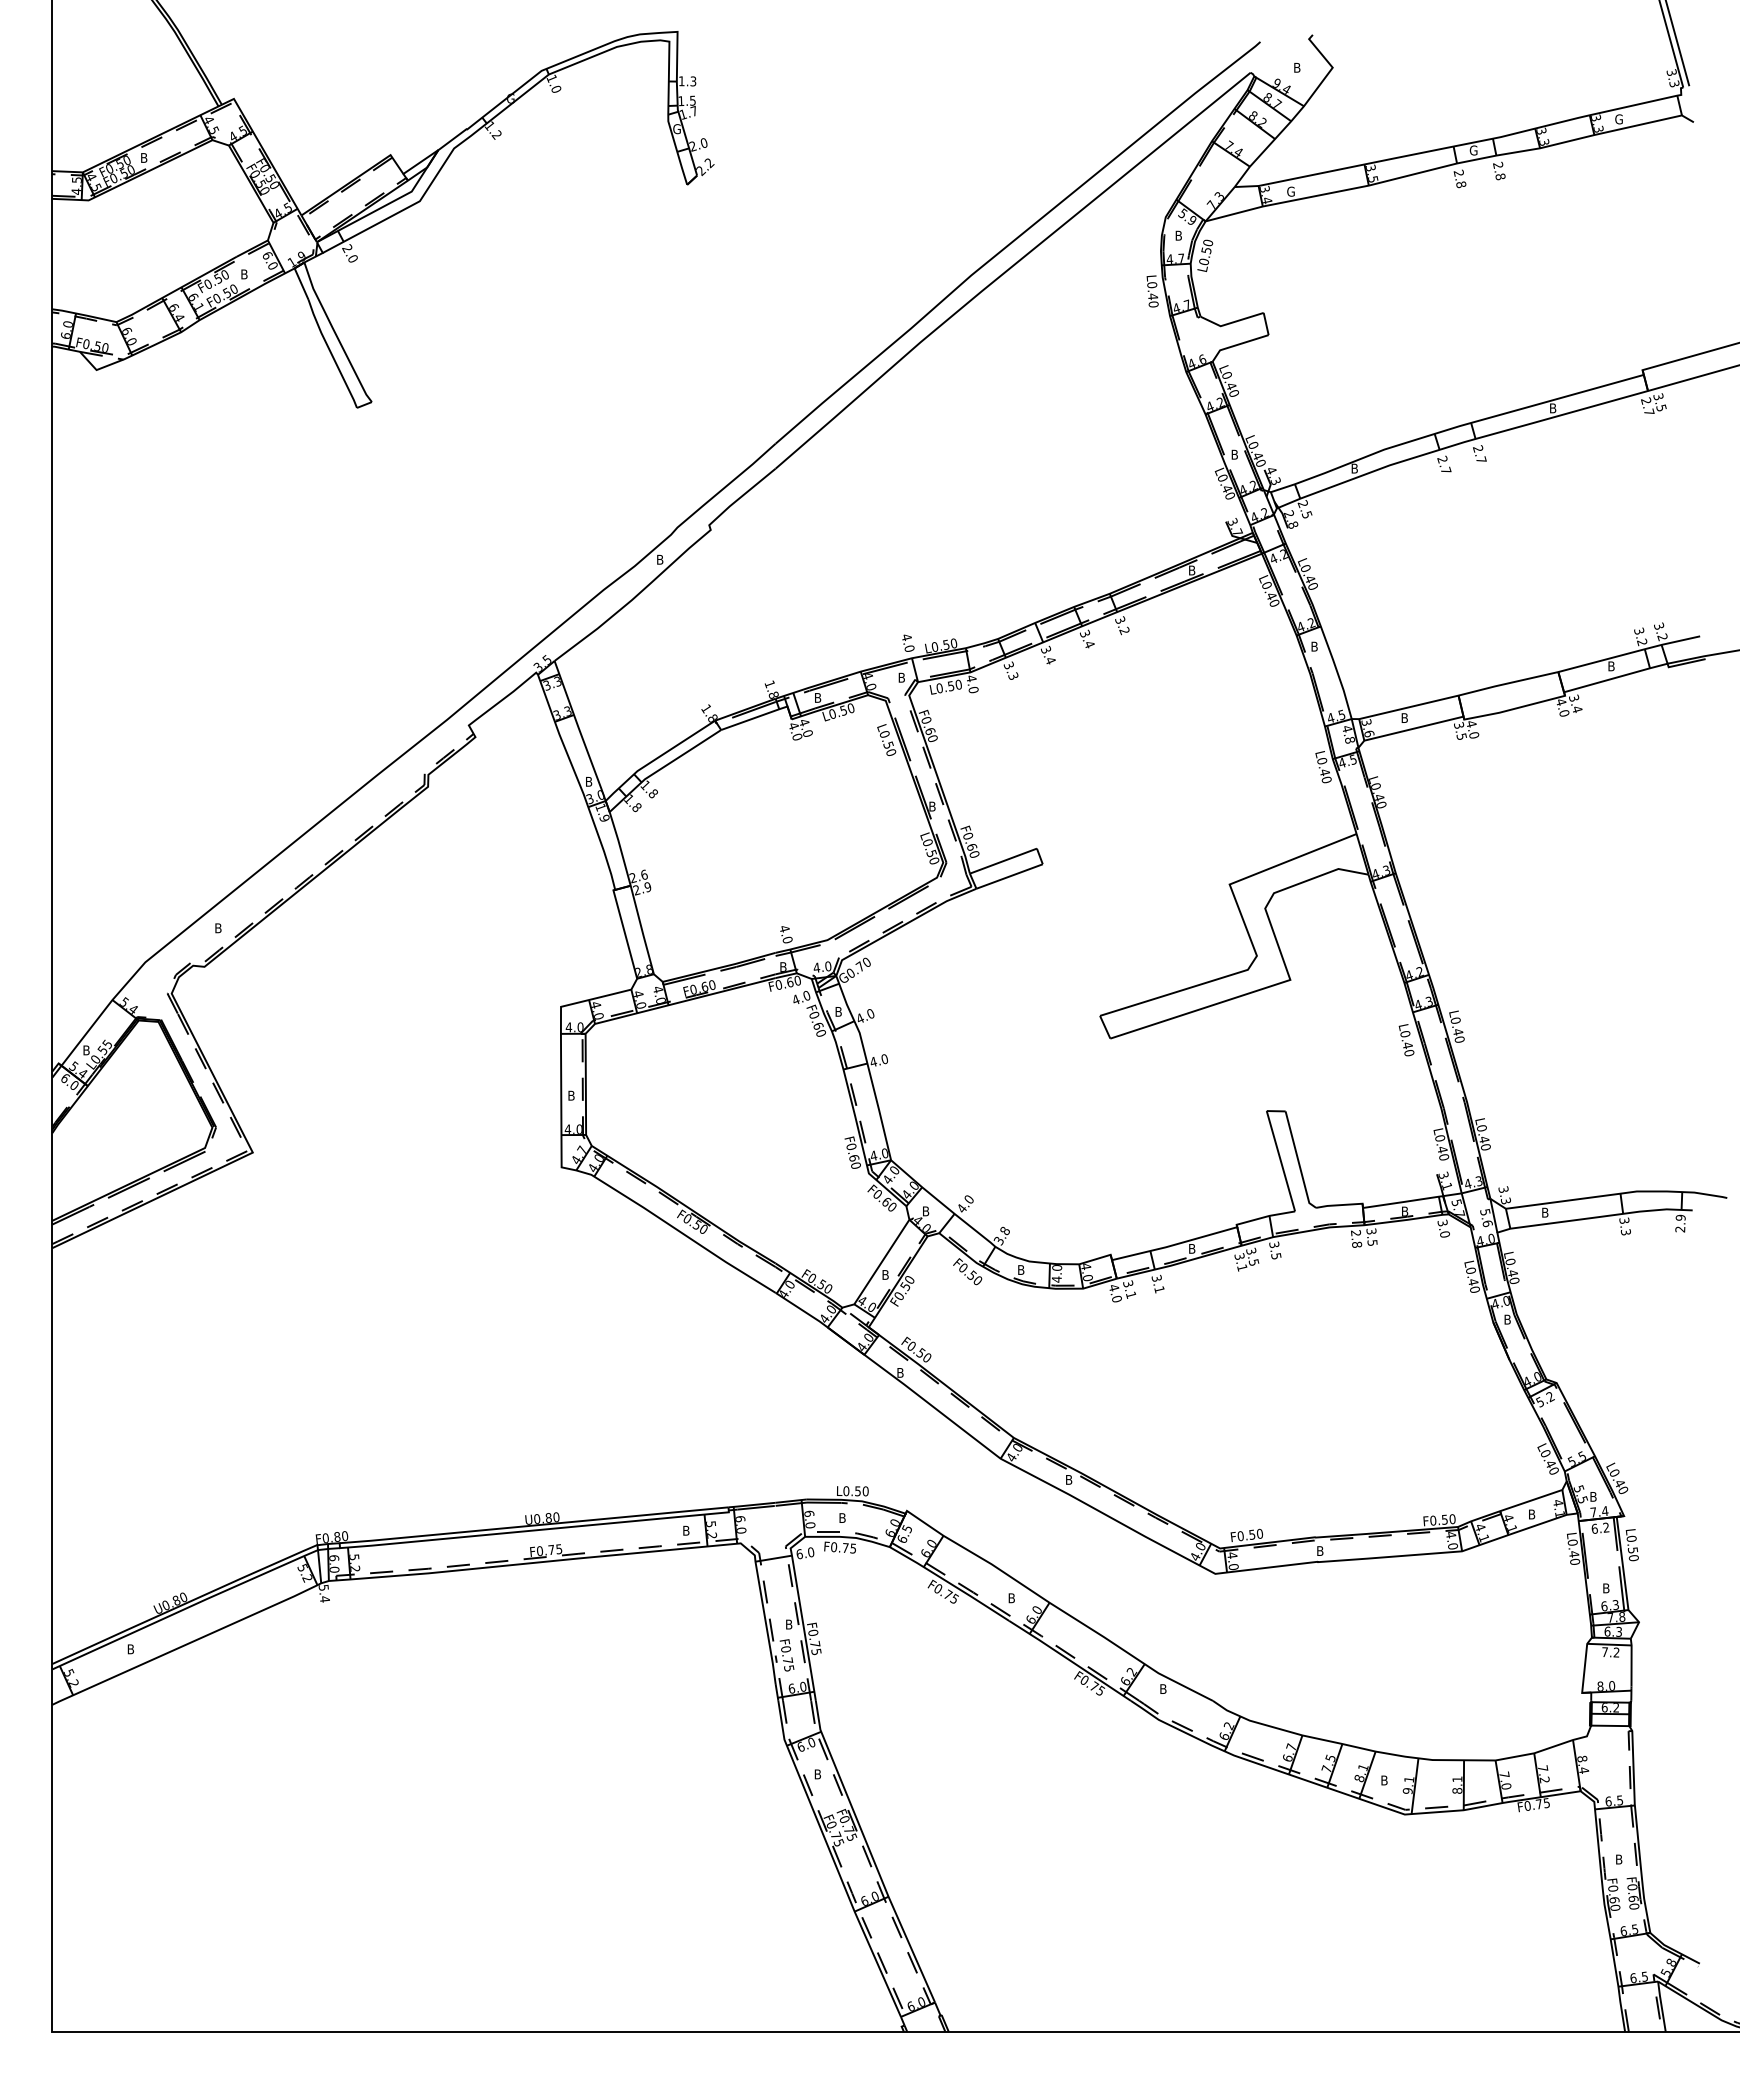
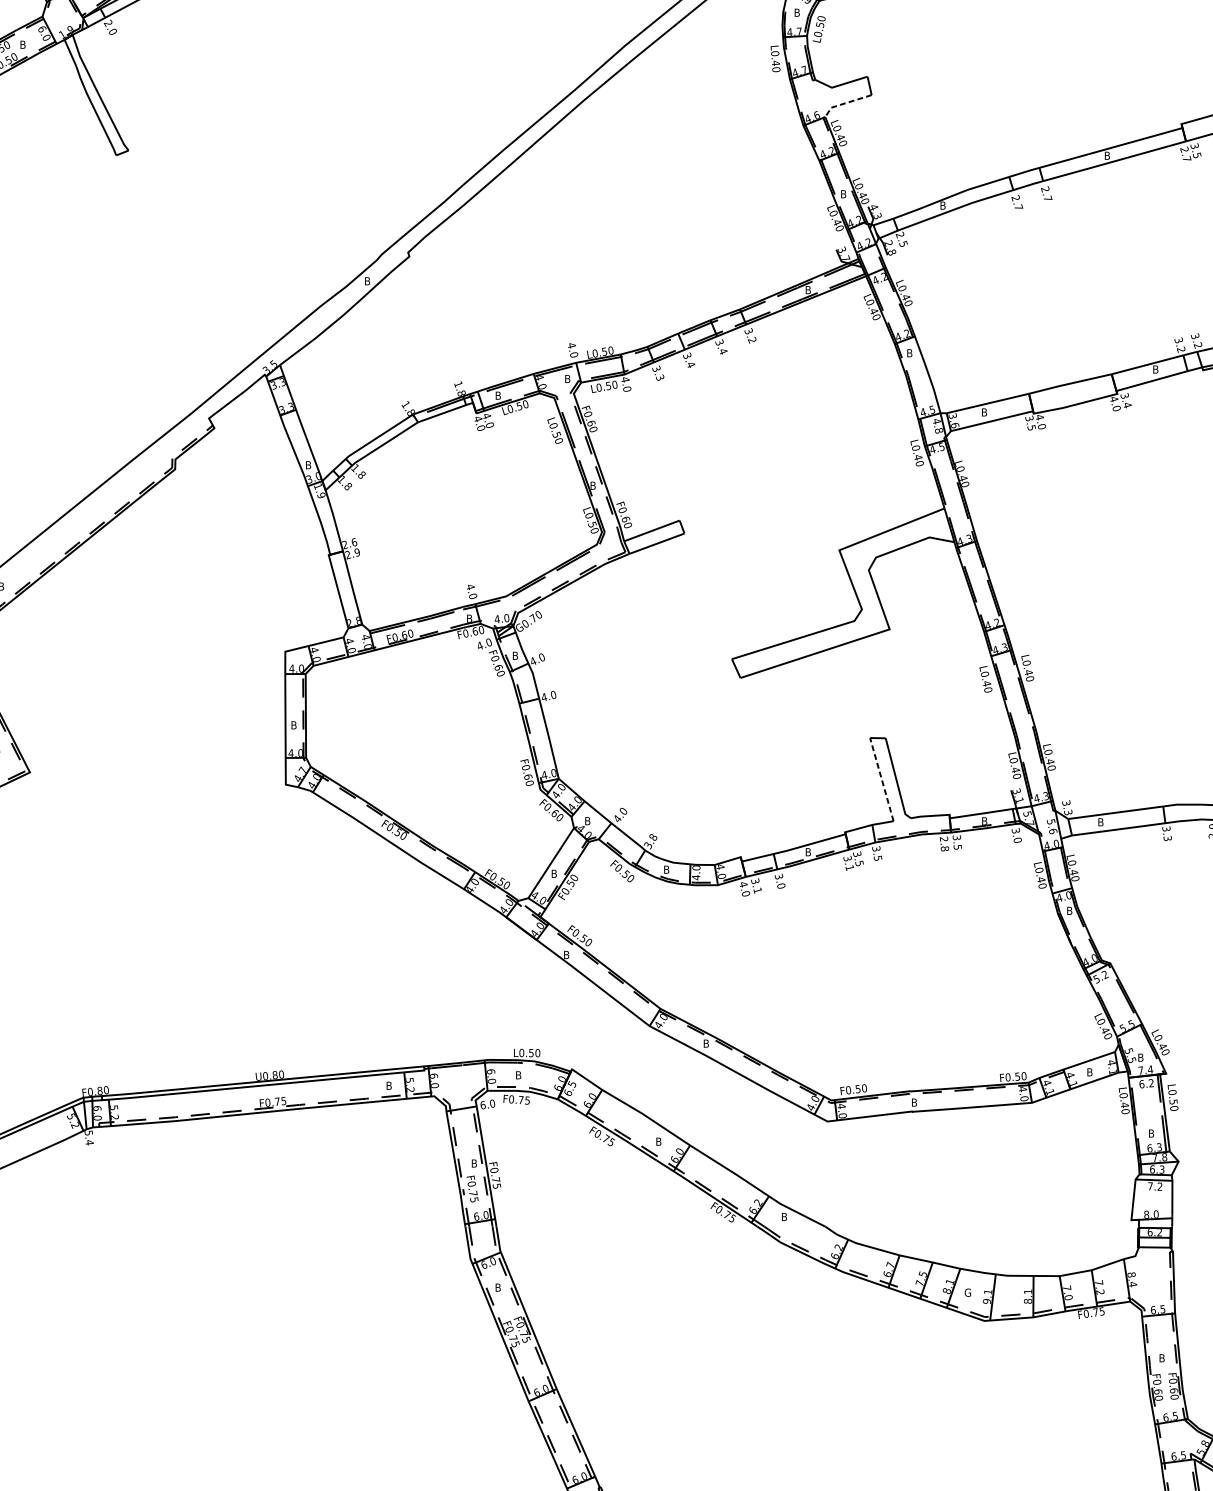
line: (1237, 344) -> (845, 102), solid -> dashed
line: (1280, 1160) -> (881, 779), solid -> dashed
text: (1159, 1289) -> (781, 885), 3.1 -> 3.0
text: (1384, 1780) -> (967, 1292), B -> G

